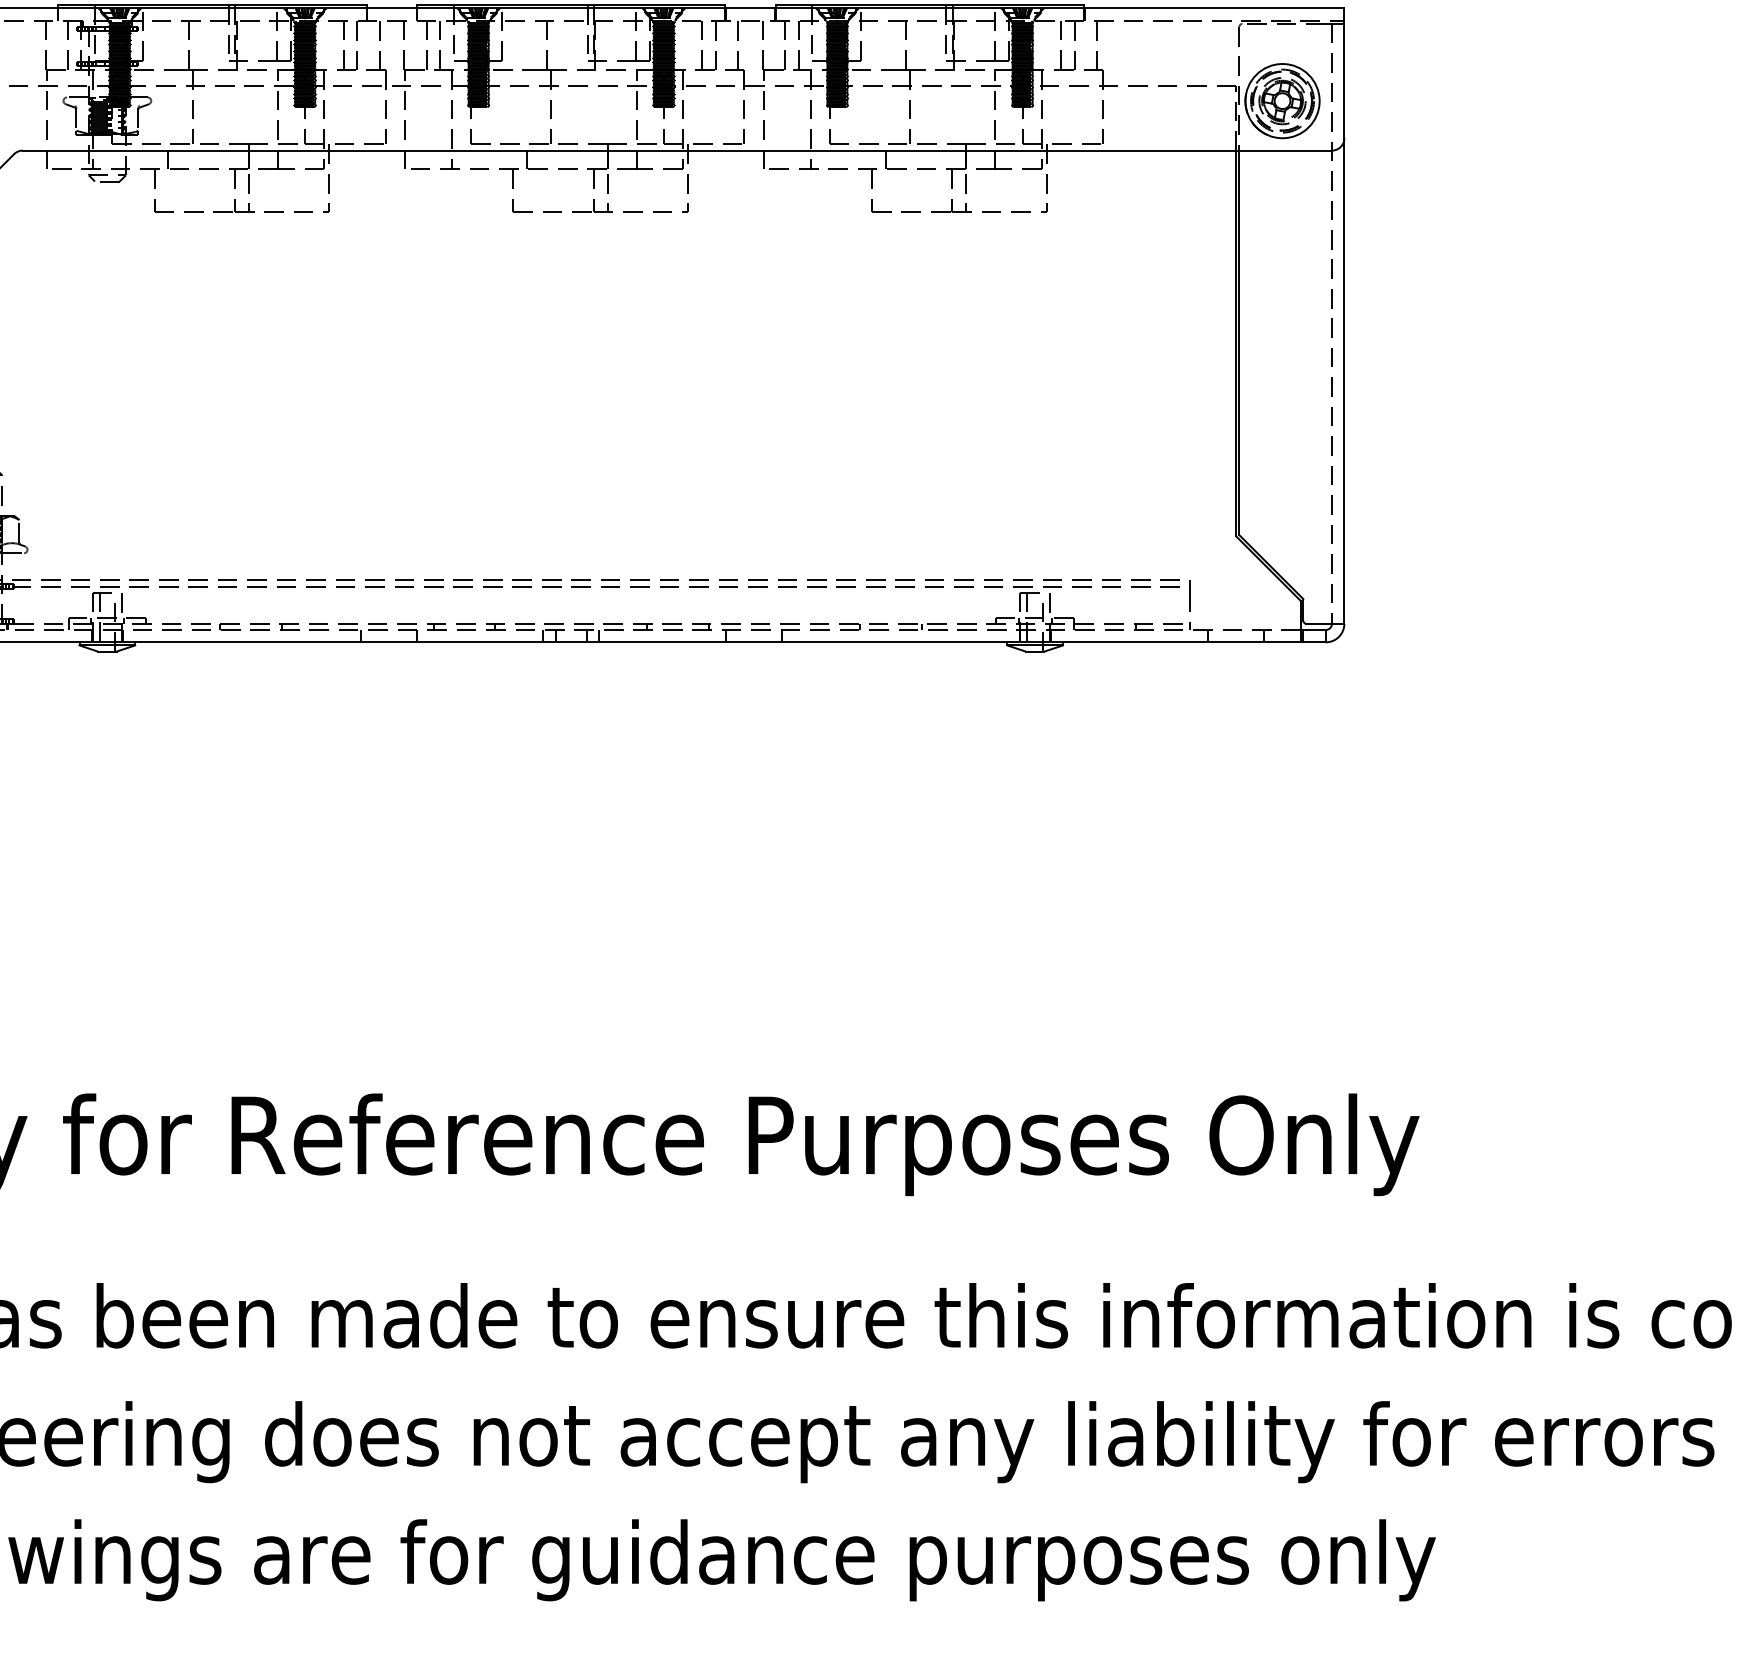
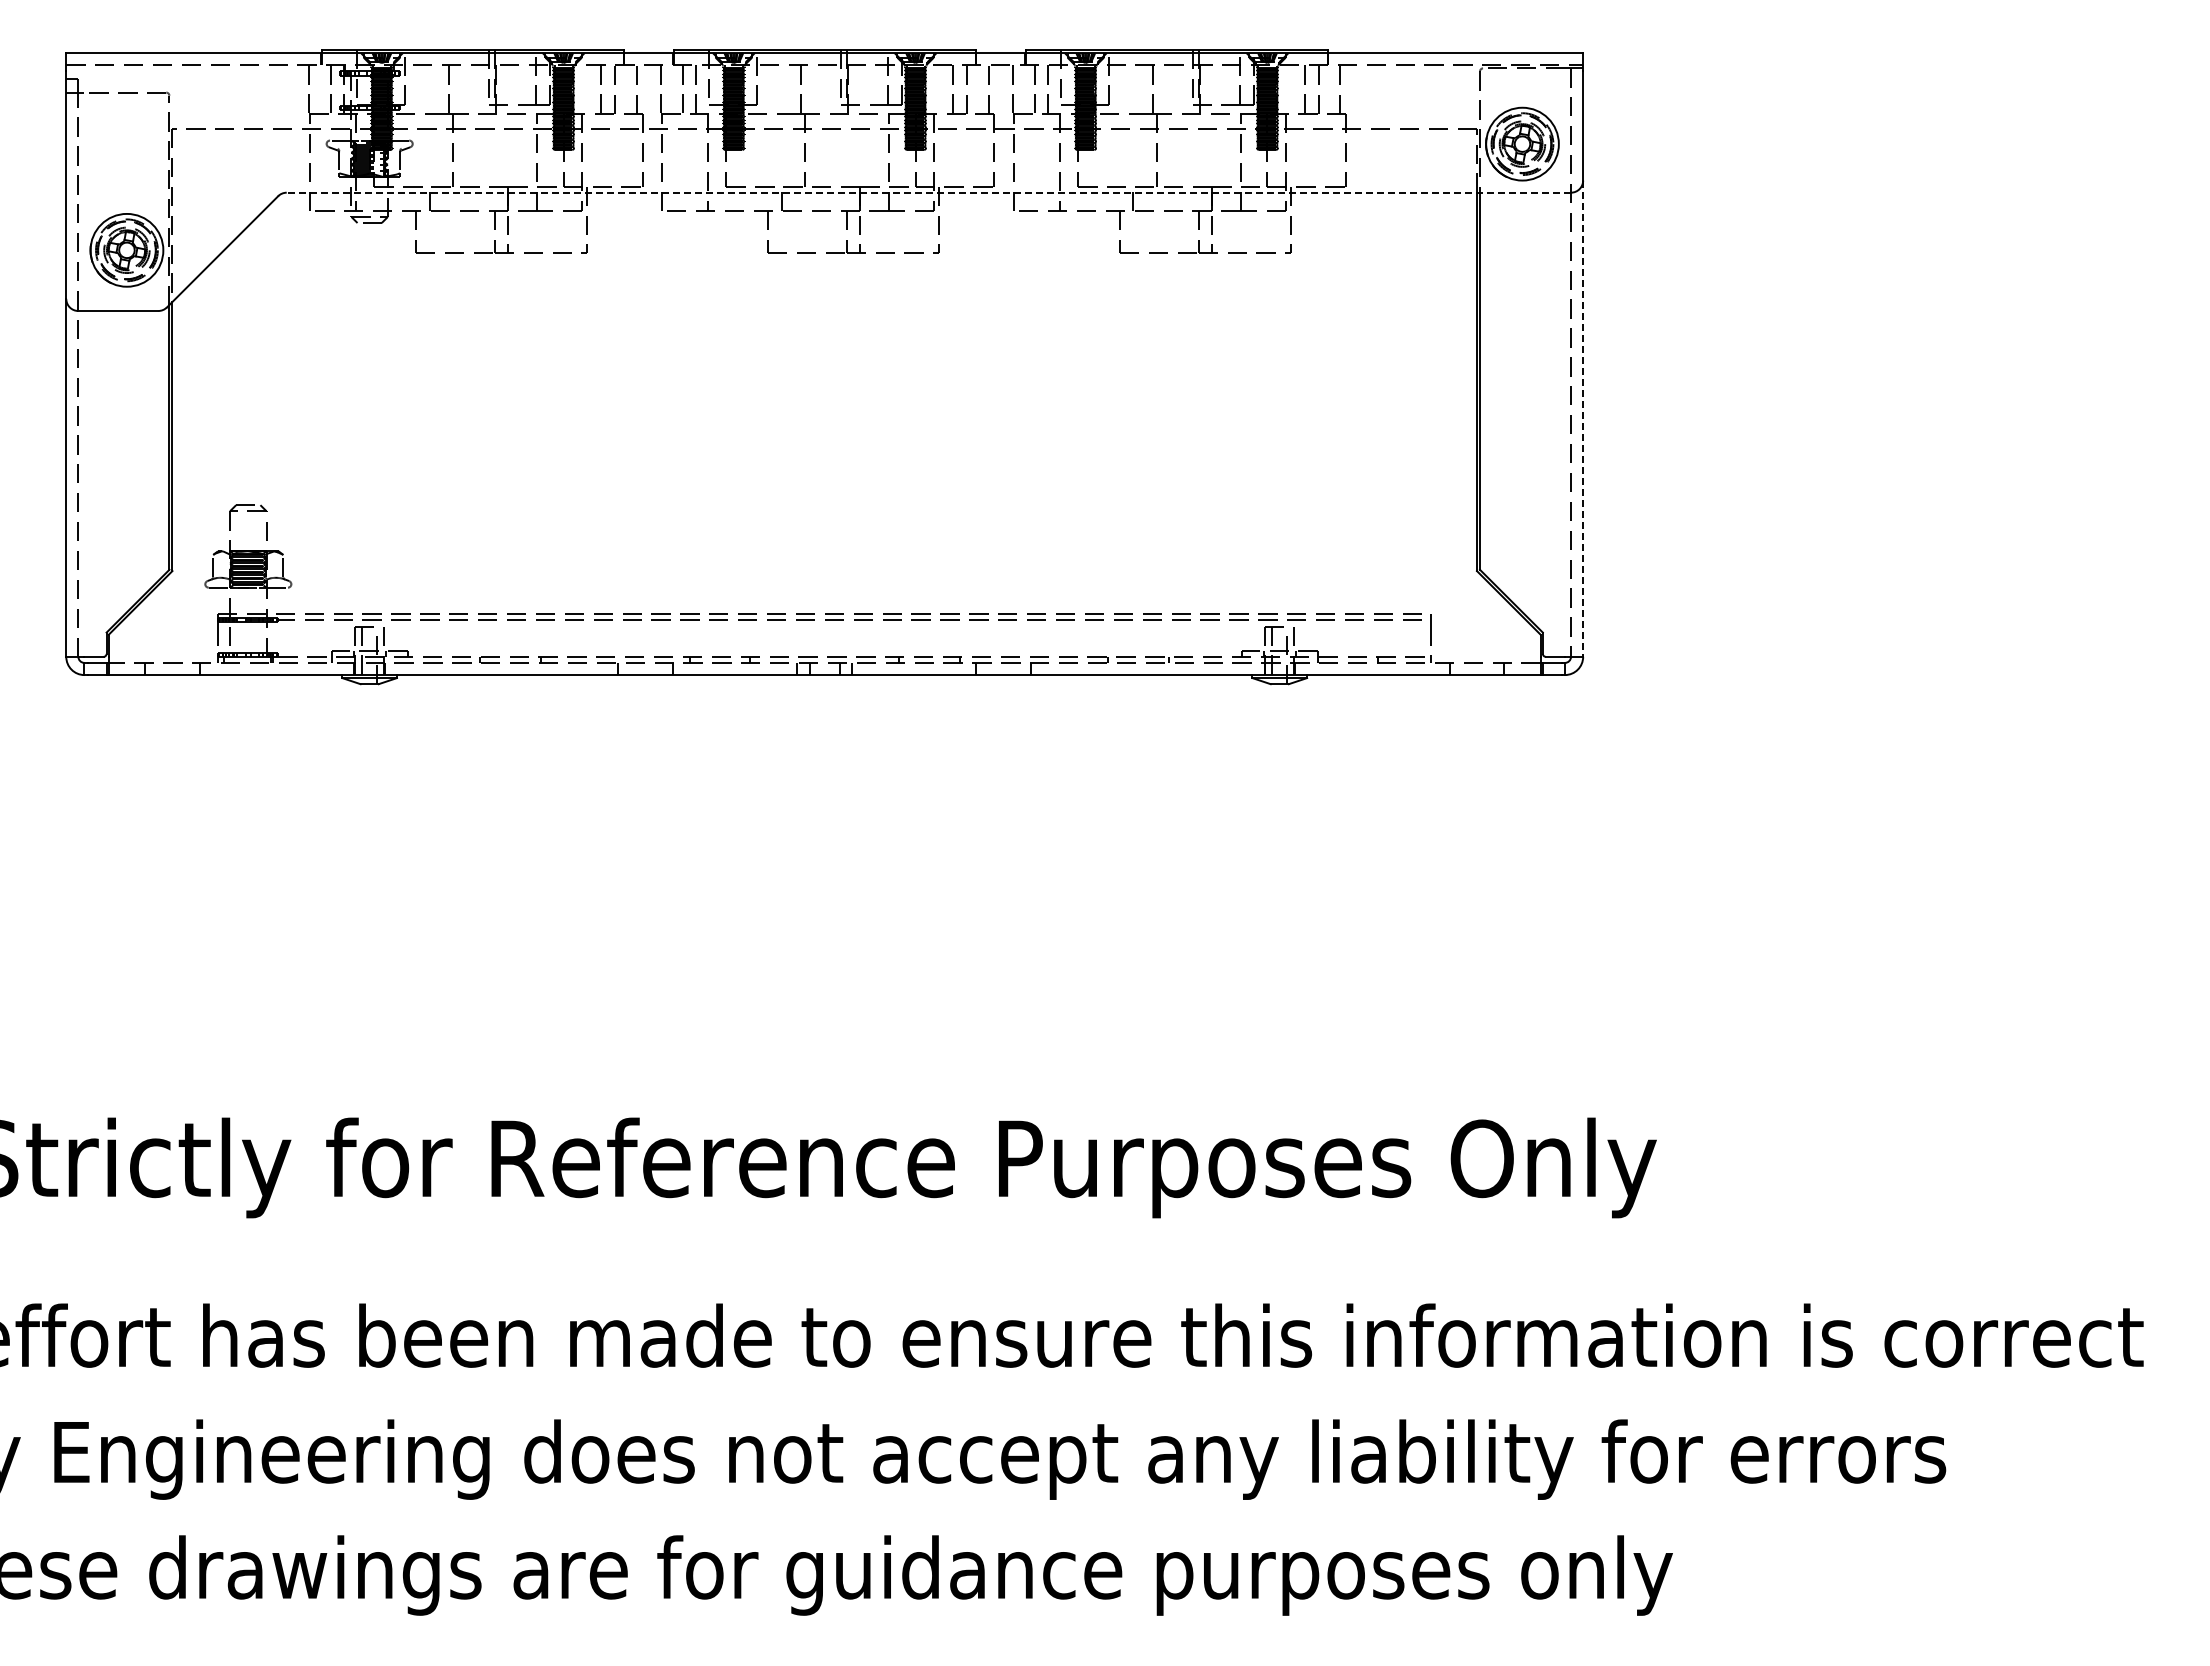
line: (677, 150) -> (928, 192), solid -> dashed
line: (1344, 381) -> (1583, 419), solid -> dashed

